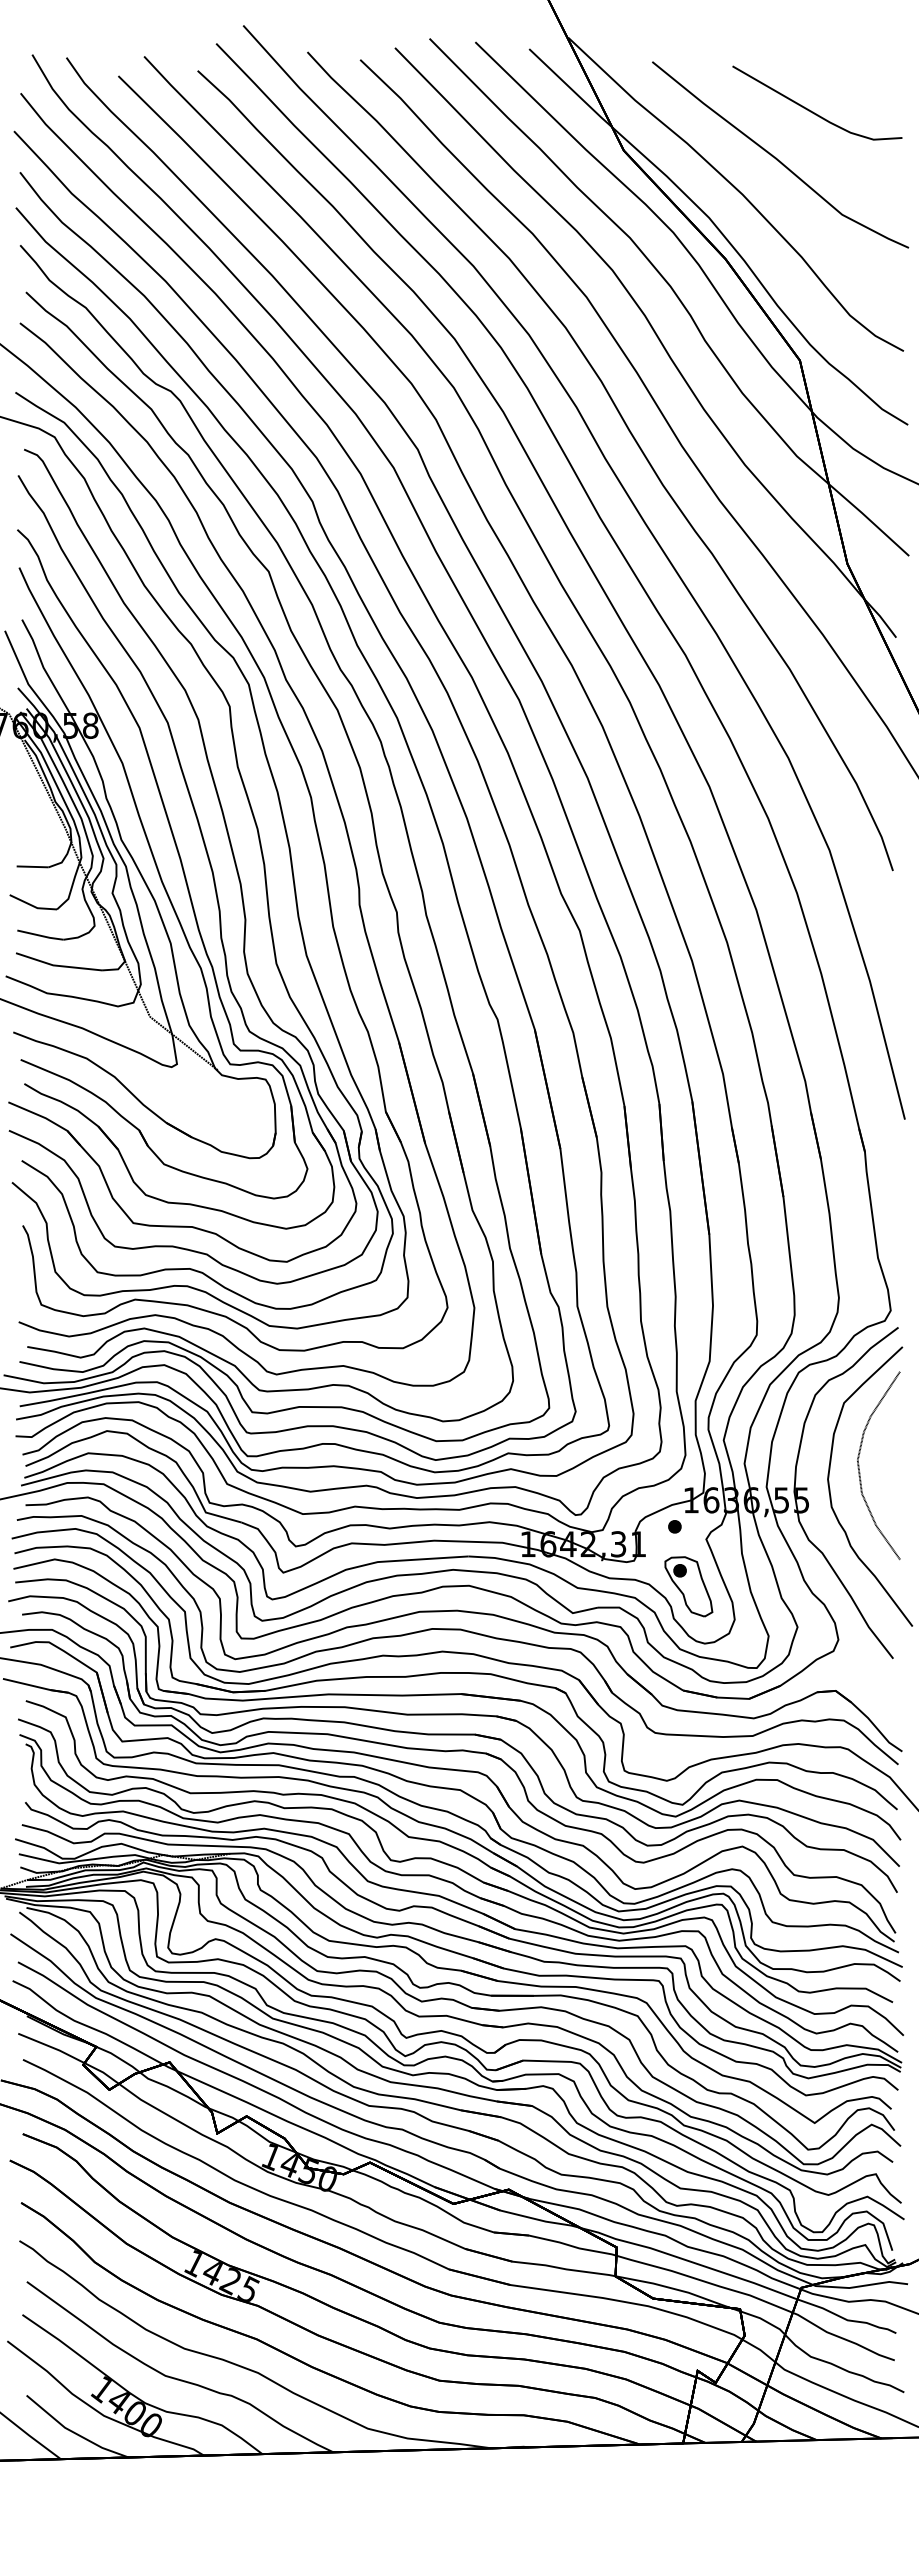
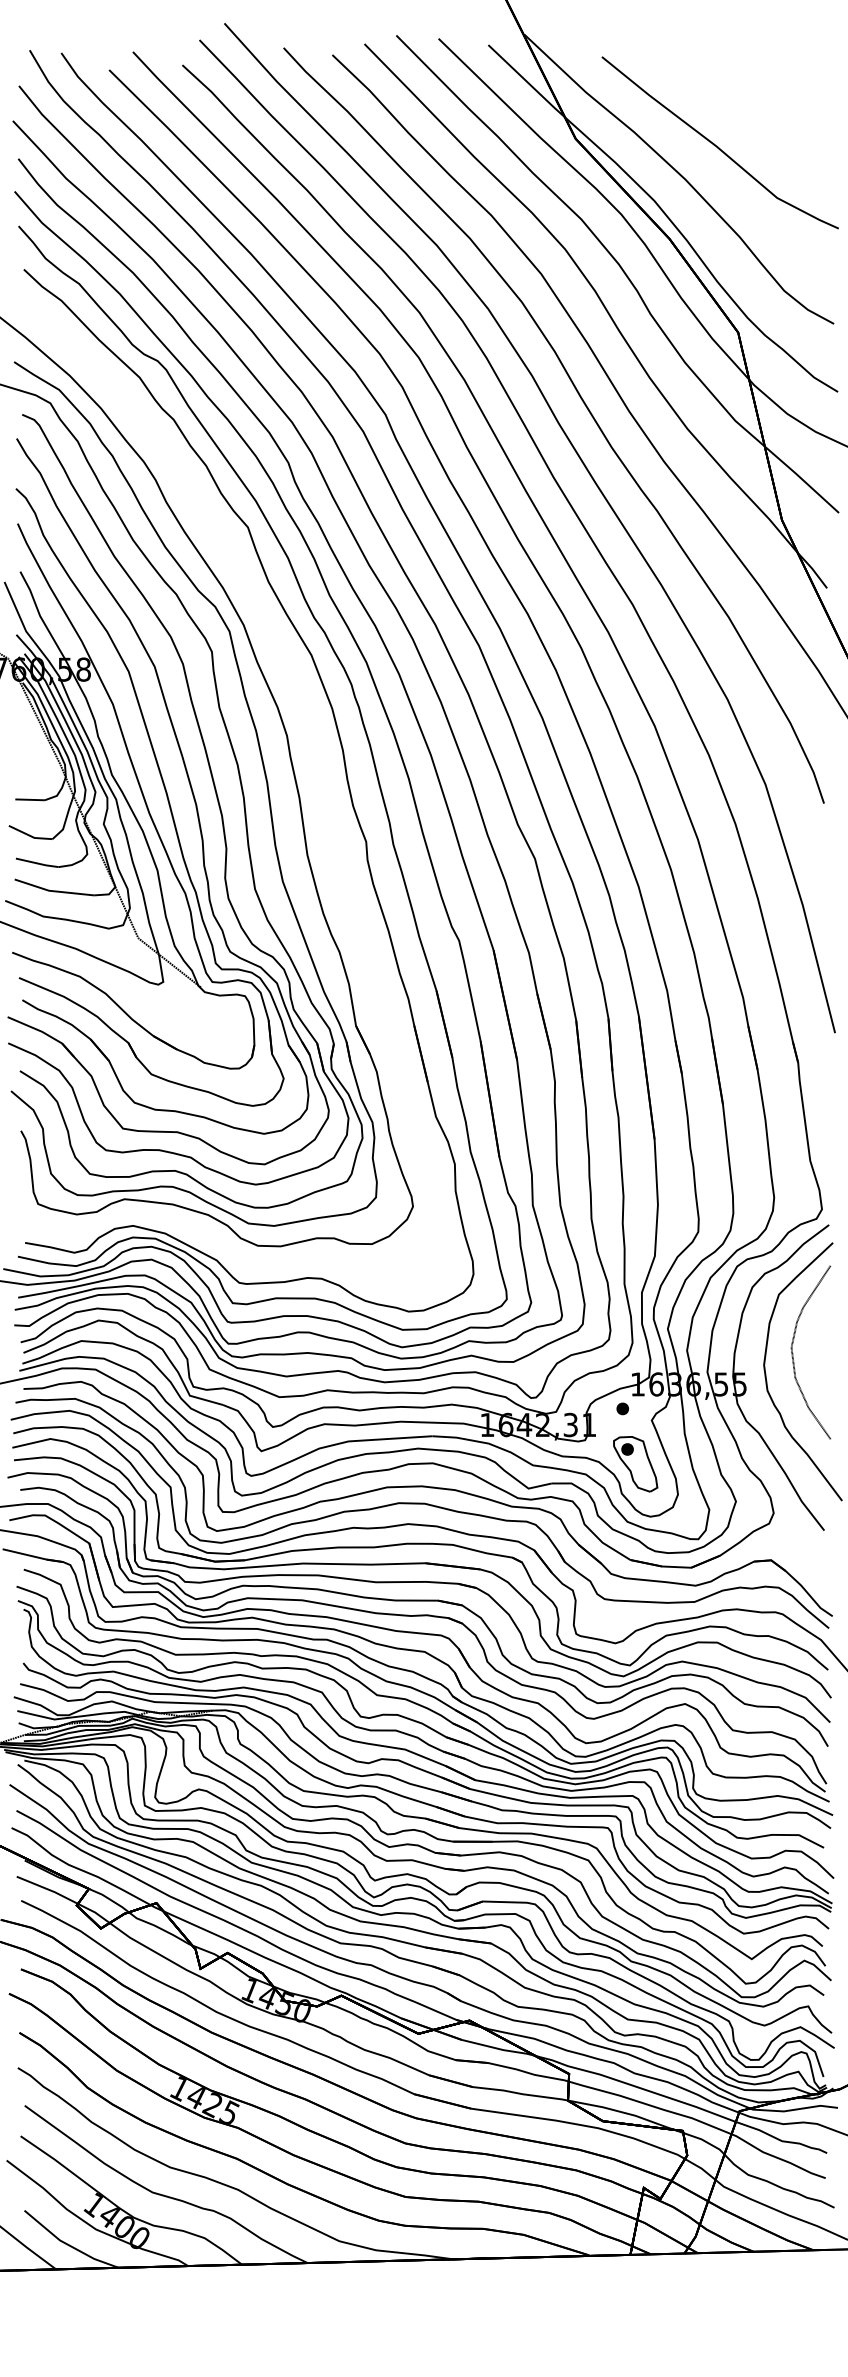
line: (813, 111) -> (750, 102), removed
part: (345, 830) -> (318, 766), removed

